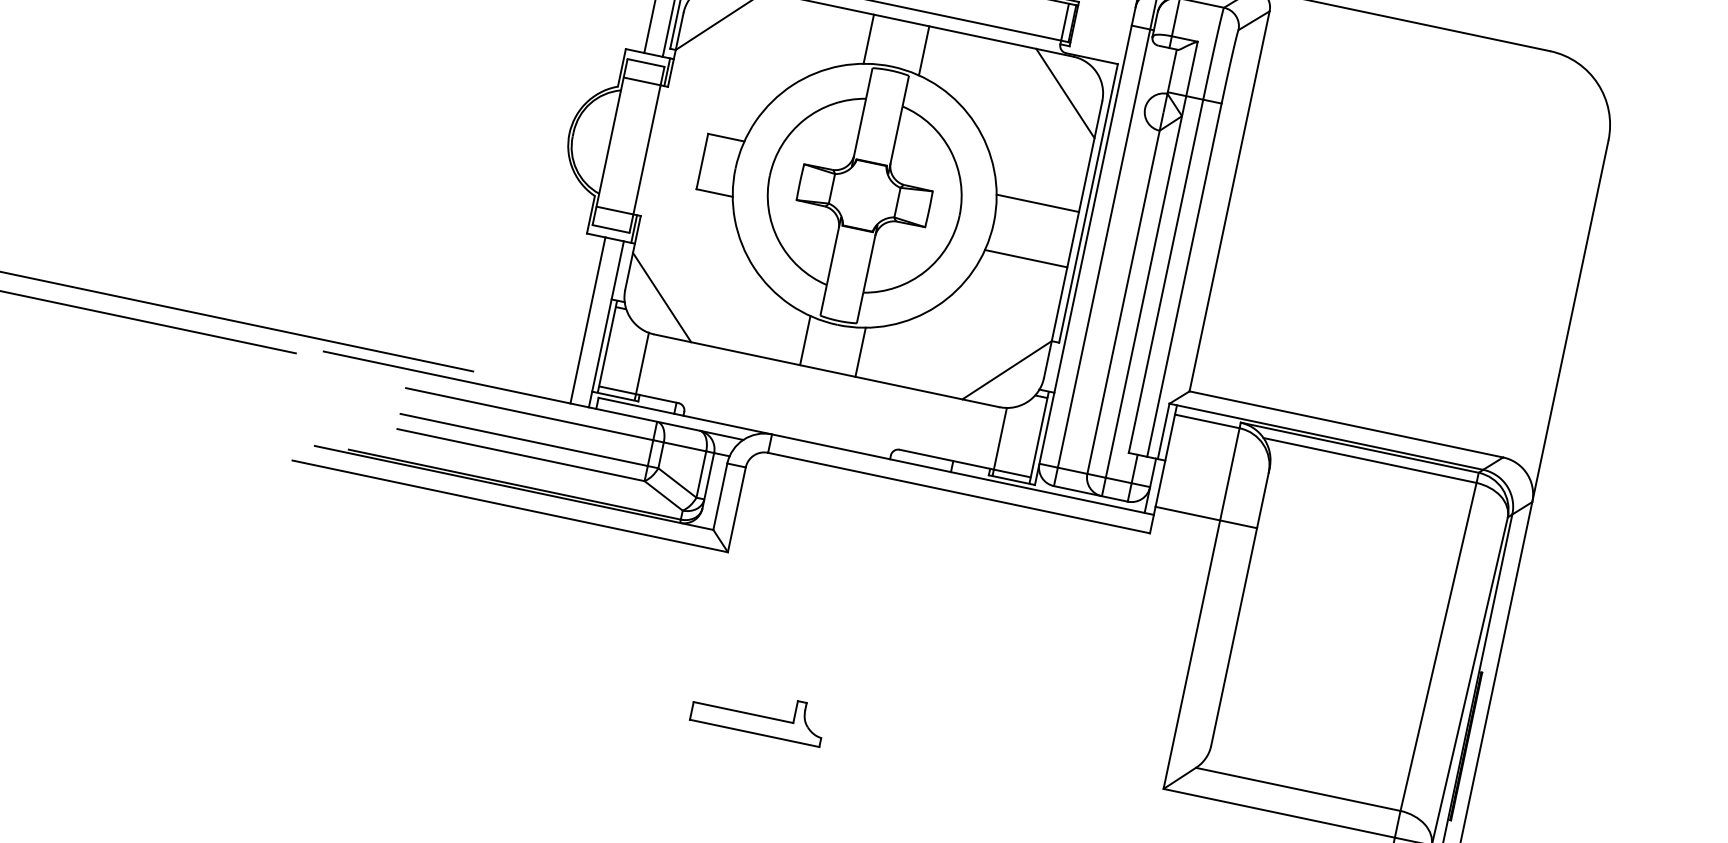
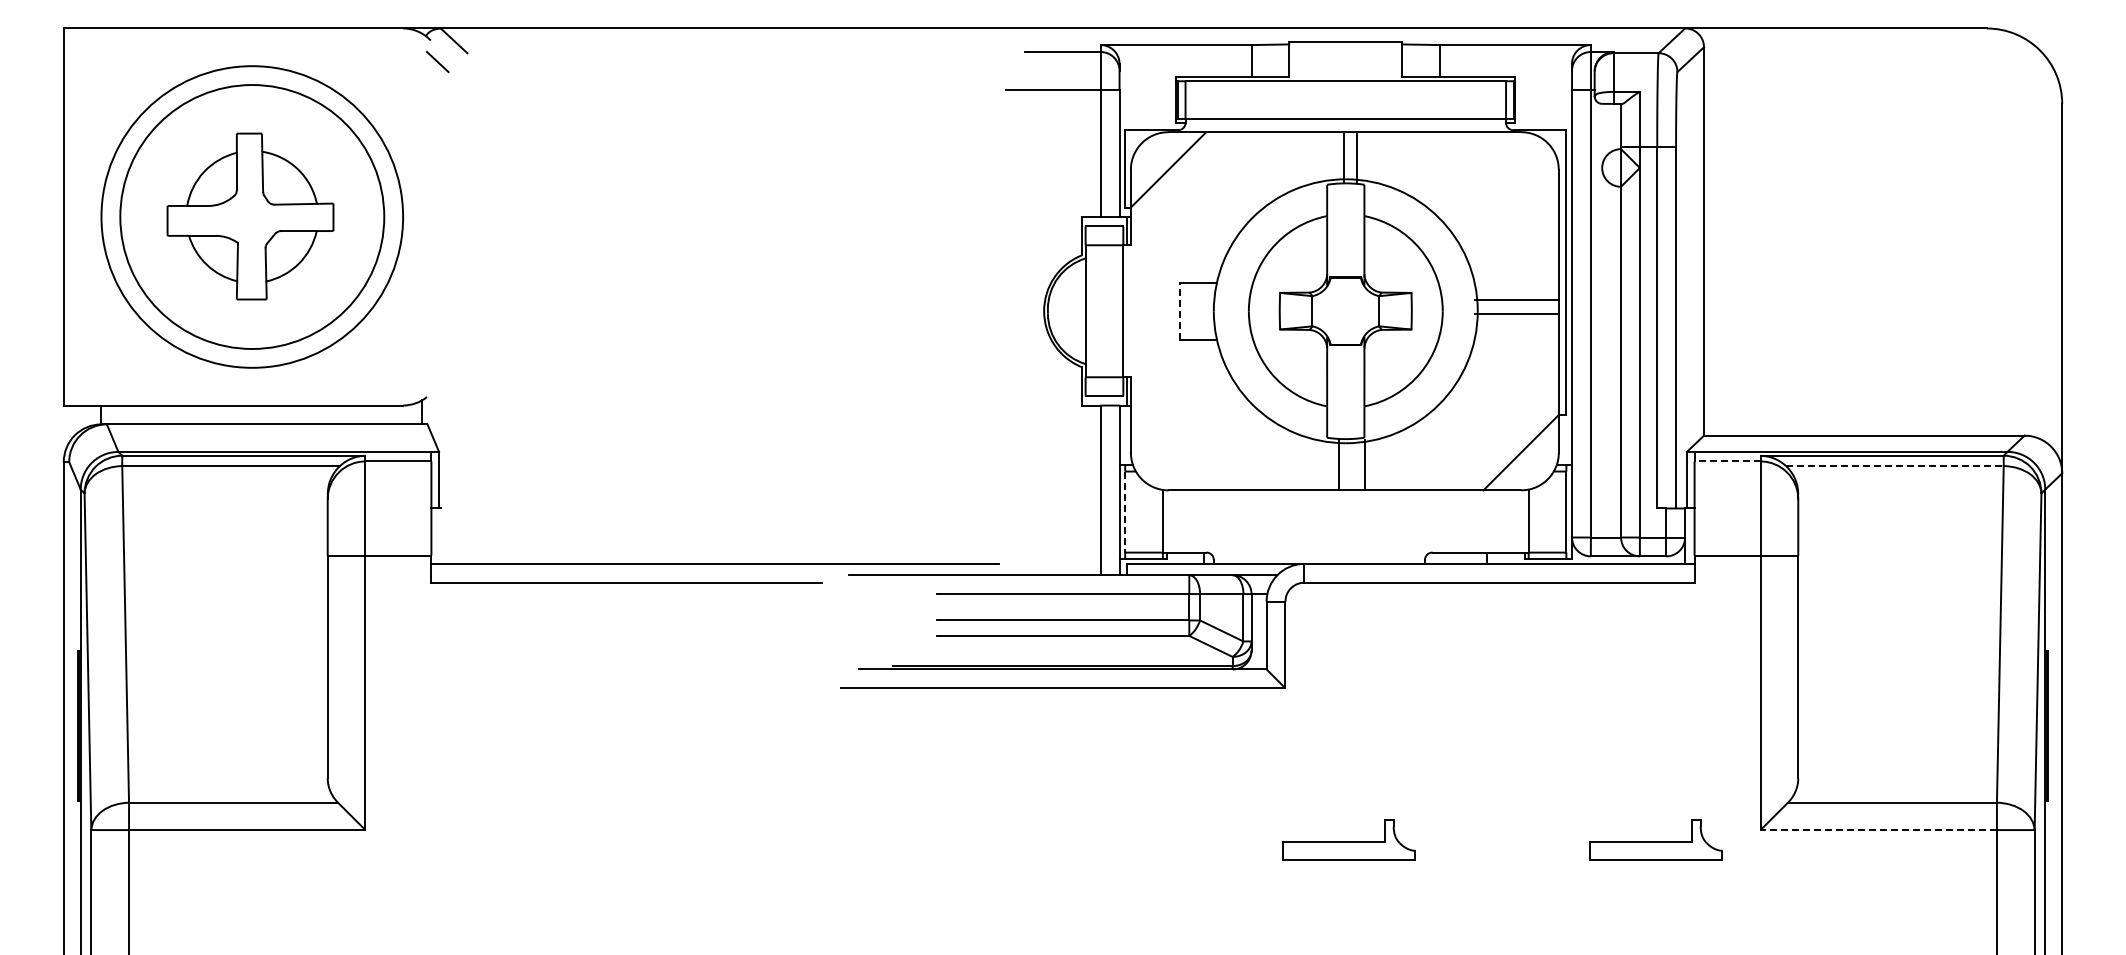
line: (868, 39) -> (1356, 157), moved
line: (924, 51) -> (1344, 157), moved
line: (1064, 93) -> (1520, 169), removed
line: (702, 160) -> (1179, 310), solid -> dashed
line: (1037, 203) -> (1516, 314), moved
line: (1025, 258) -> (1516, 299), moved
line: (662, 297) -> (1168, 452), removed
line: (805, 340) -> (1364, 465), moved
line: (607, 347) -> (1125, 512), solid -> dashed
line: (860, 352) -> (1339, 465), moved
line: (1207, 421) -> (1727, 461), solid -> dashed
line: (1369, 460) -> (1894, 466), solid -> dashed
part: (1058, 776) -> (1655, 839), added
line: (1278, 813) -> (1878, 830), solid -> dashed

